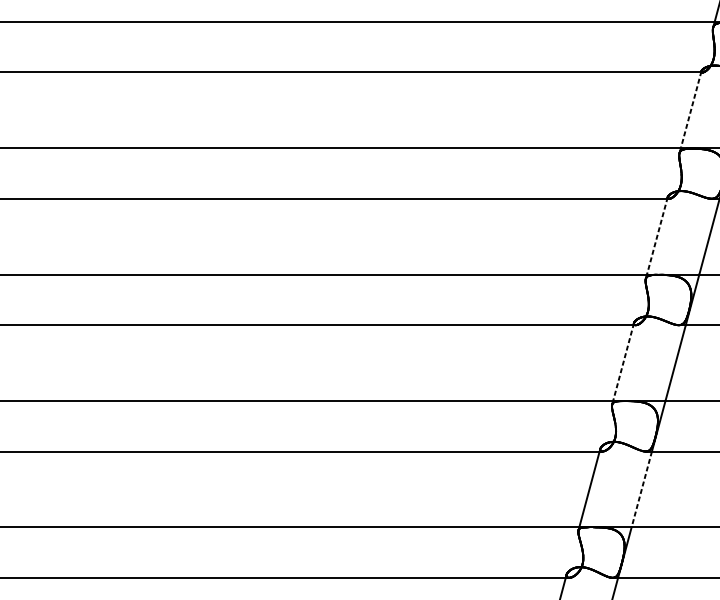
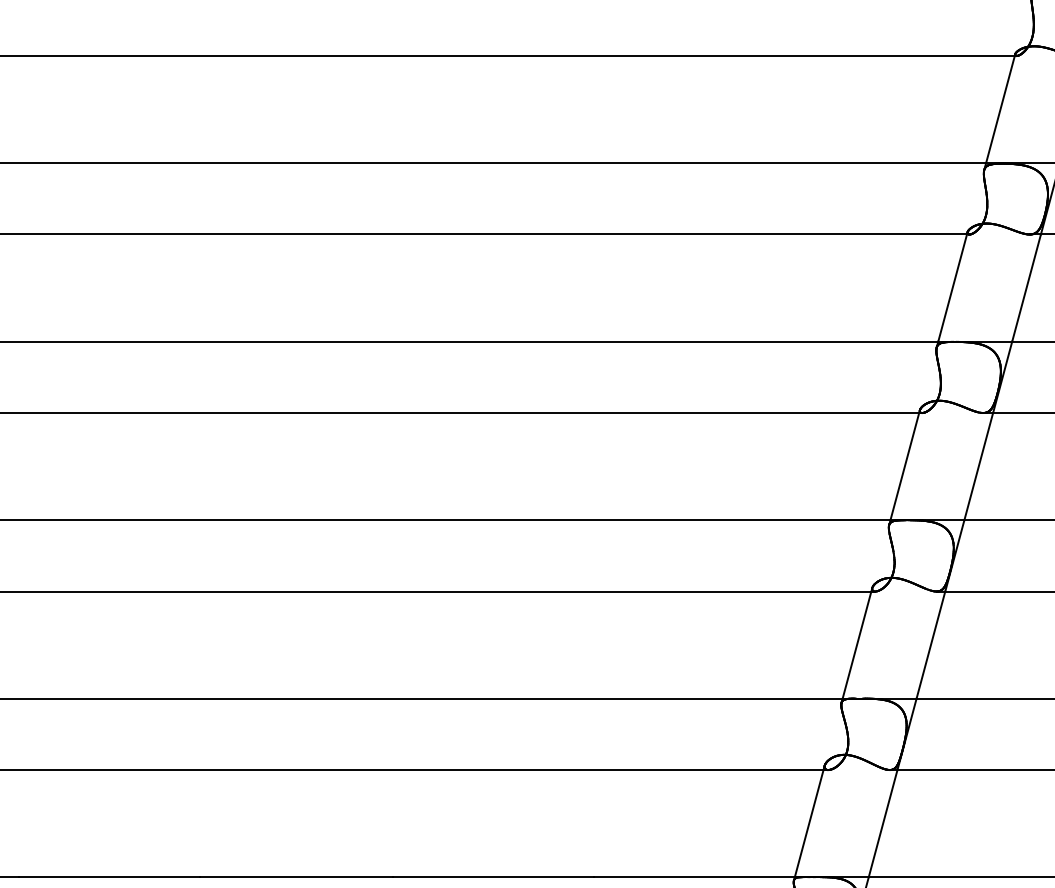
line: (691, 110) -> (1000, 109), dashed -> solid
line: (657, 235) -> (952, 286), dashed -> solid
line: (623, 362) -> (905, 465), dashed -> solid
line: (641, 489) -> (930, 645), dashed -> solid

